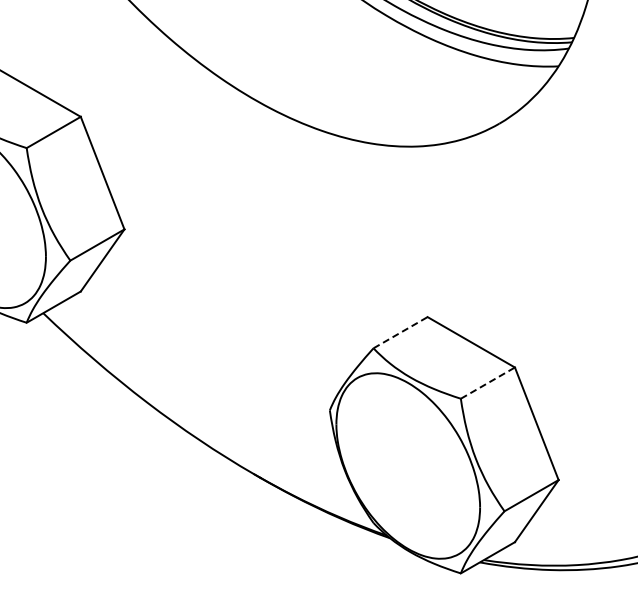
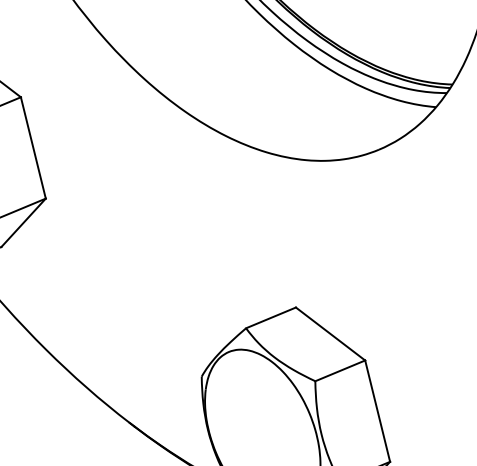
line: (401, 332) -> (271, 317), dashed -> solid
line: (488, 382) -> (340, 370), dashed -> solid

